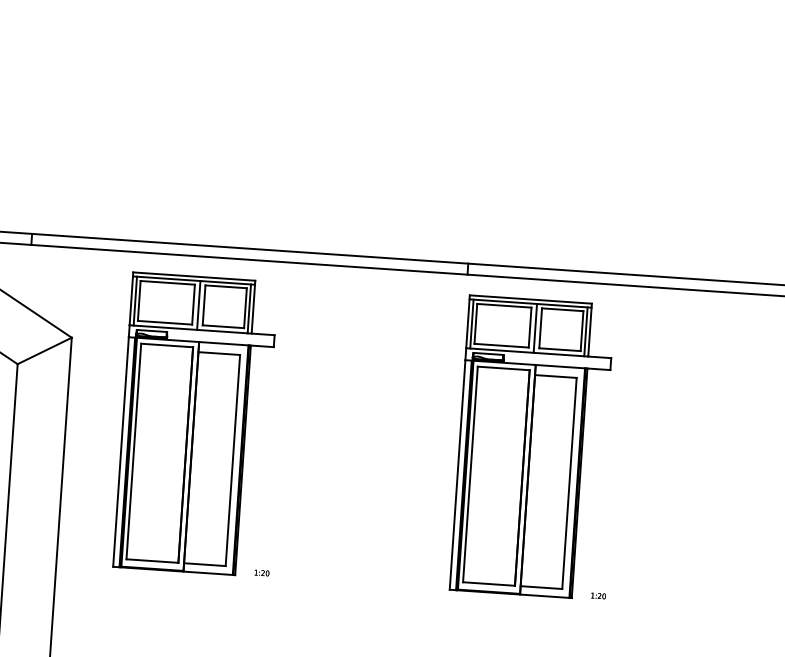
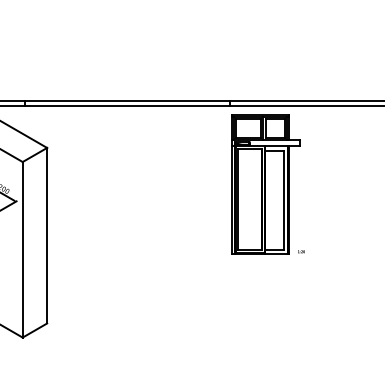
part: (199, 424) -> (109, 184), removed

